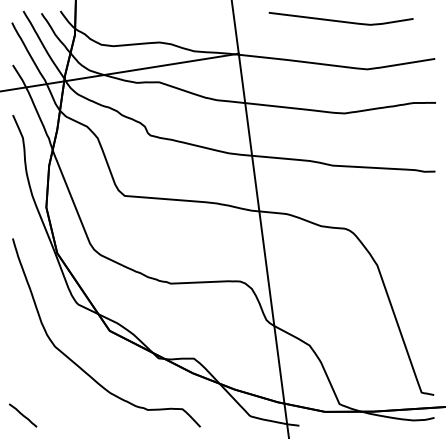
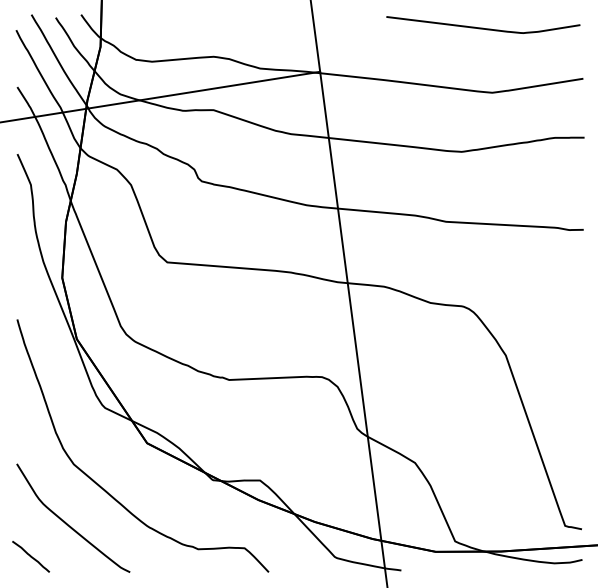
curve: (341, 20) -> (483, 27), moved
curve: (50, 390) -> (67, 523), added

